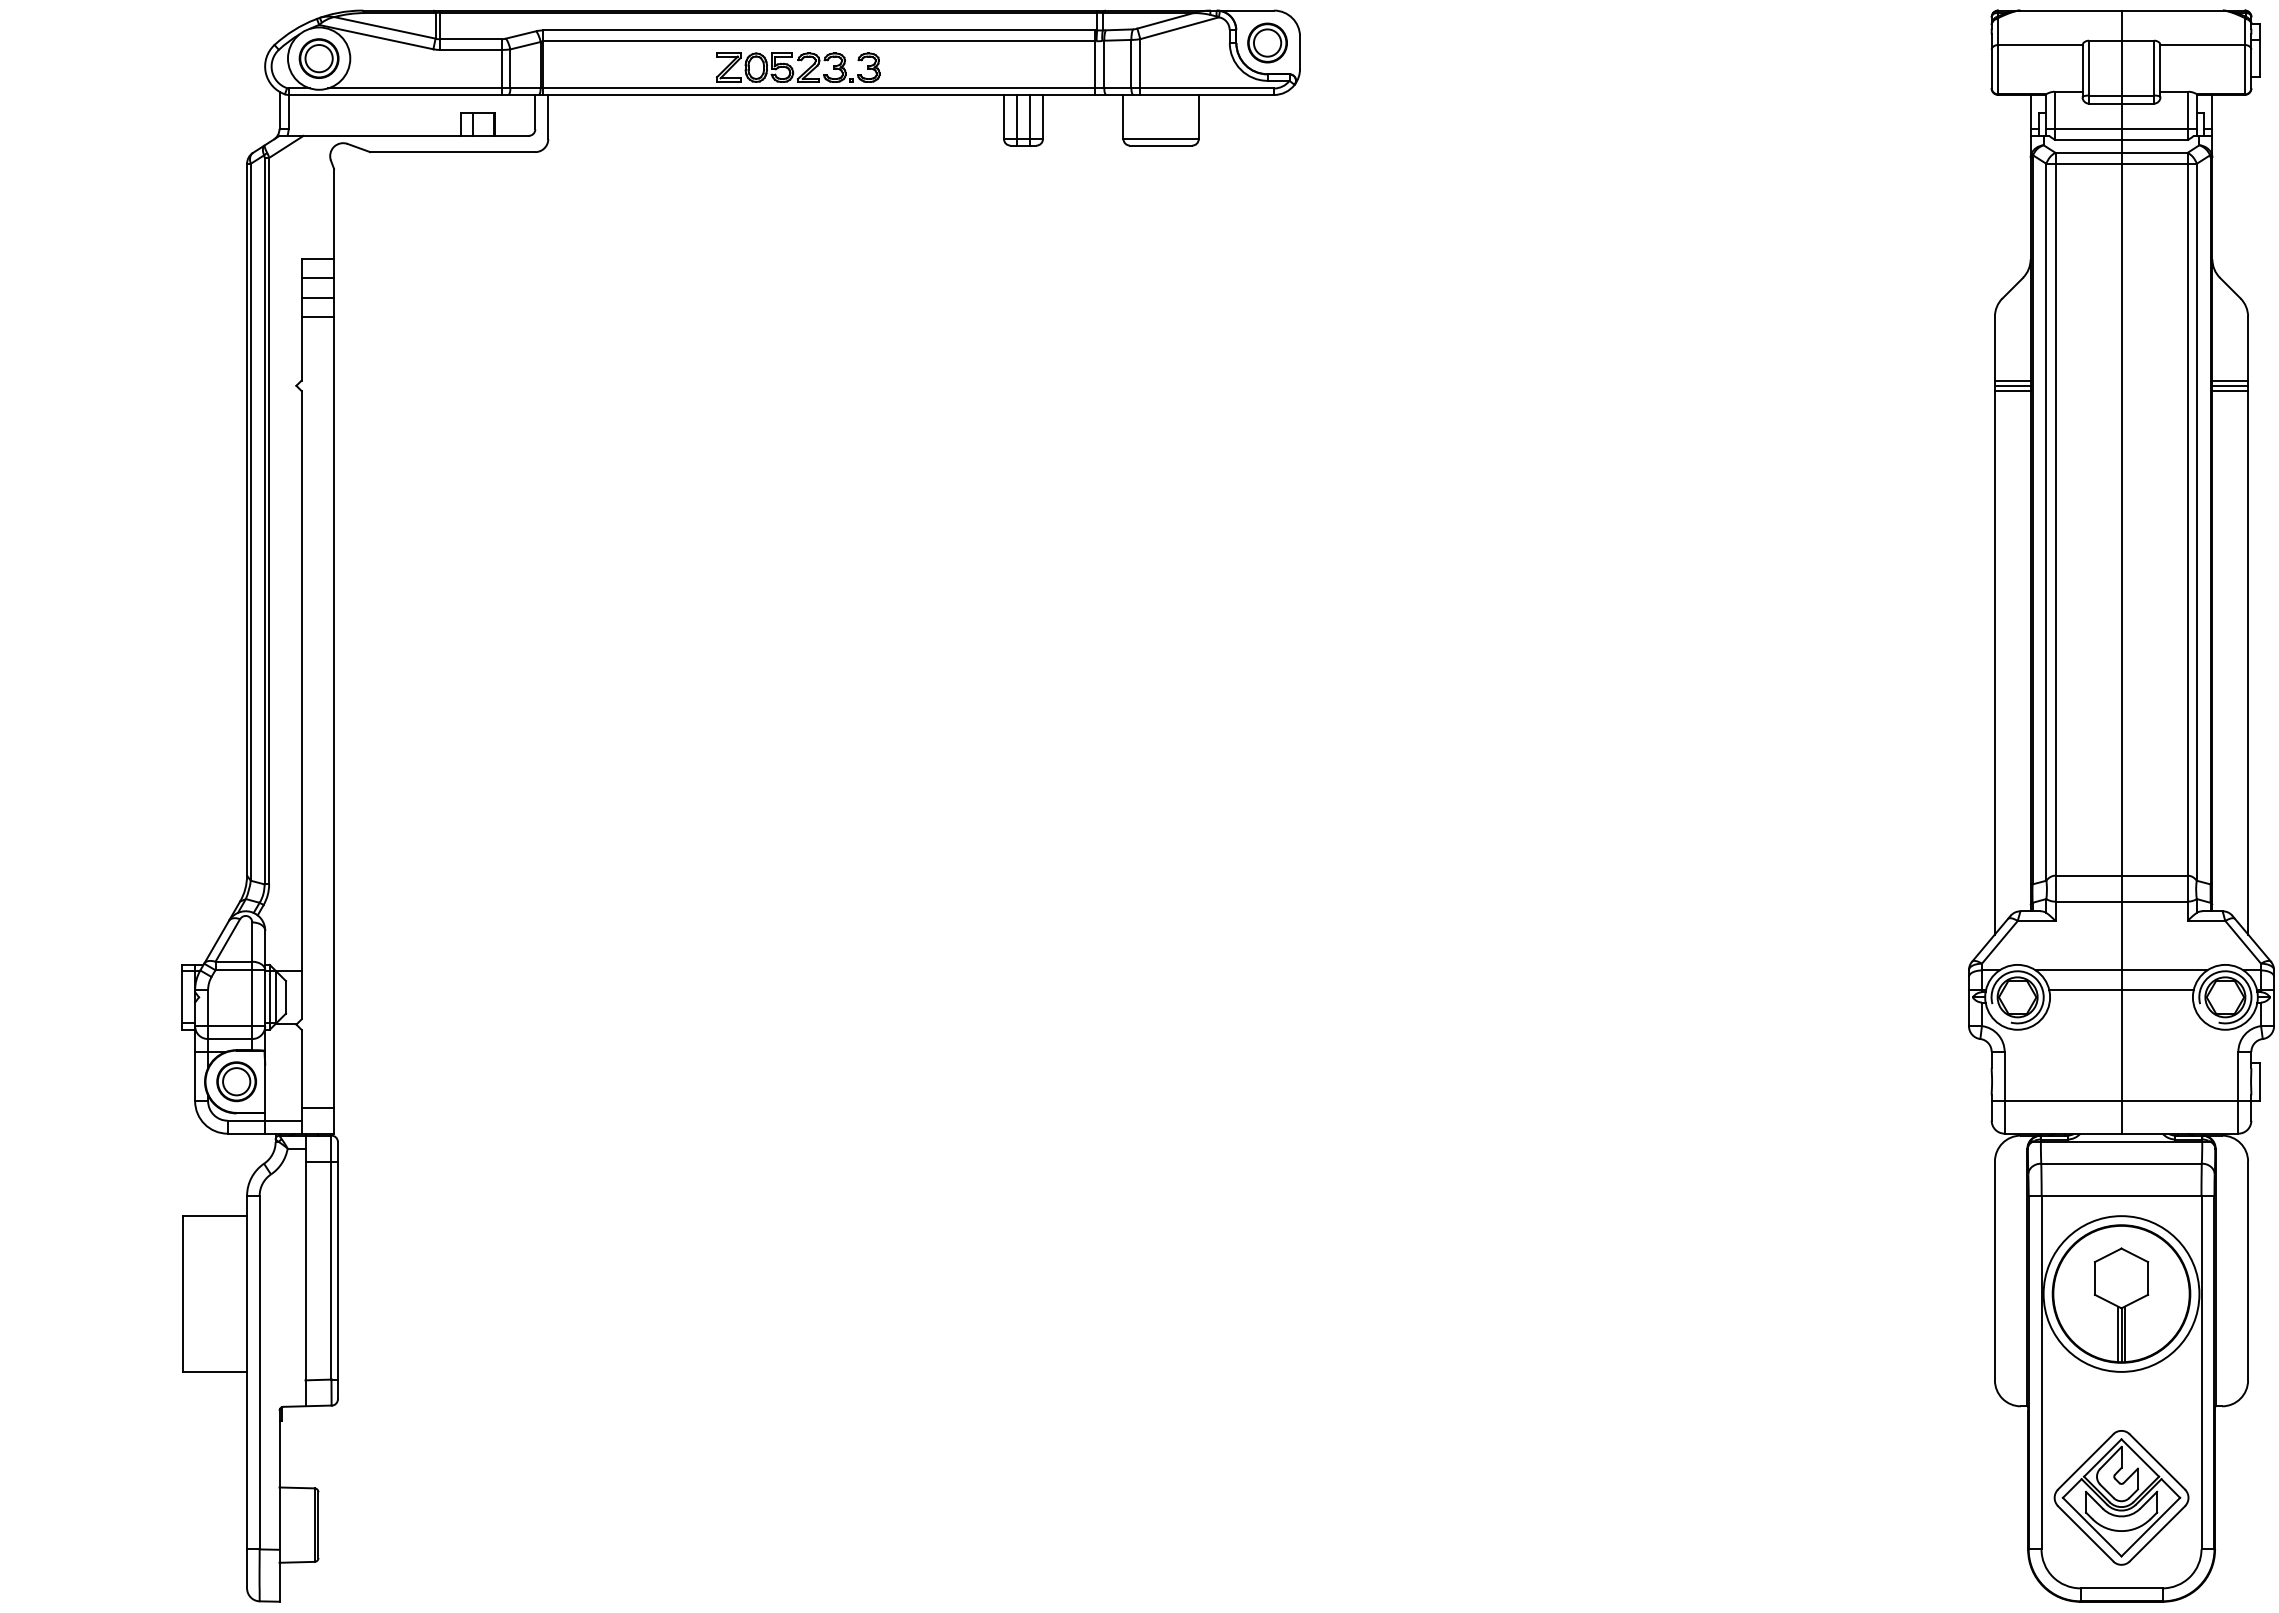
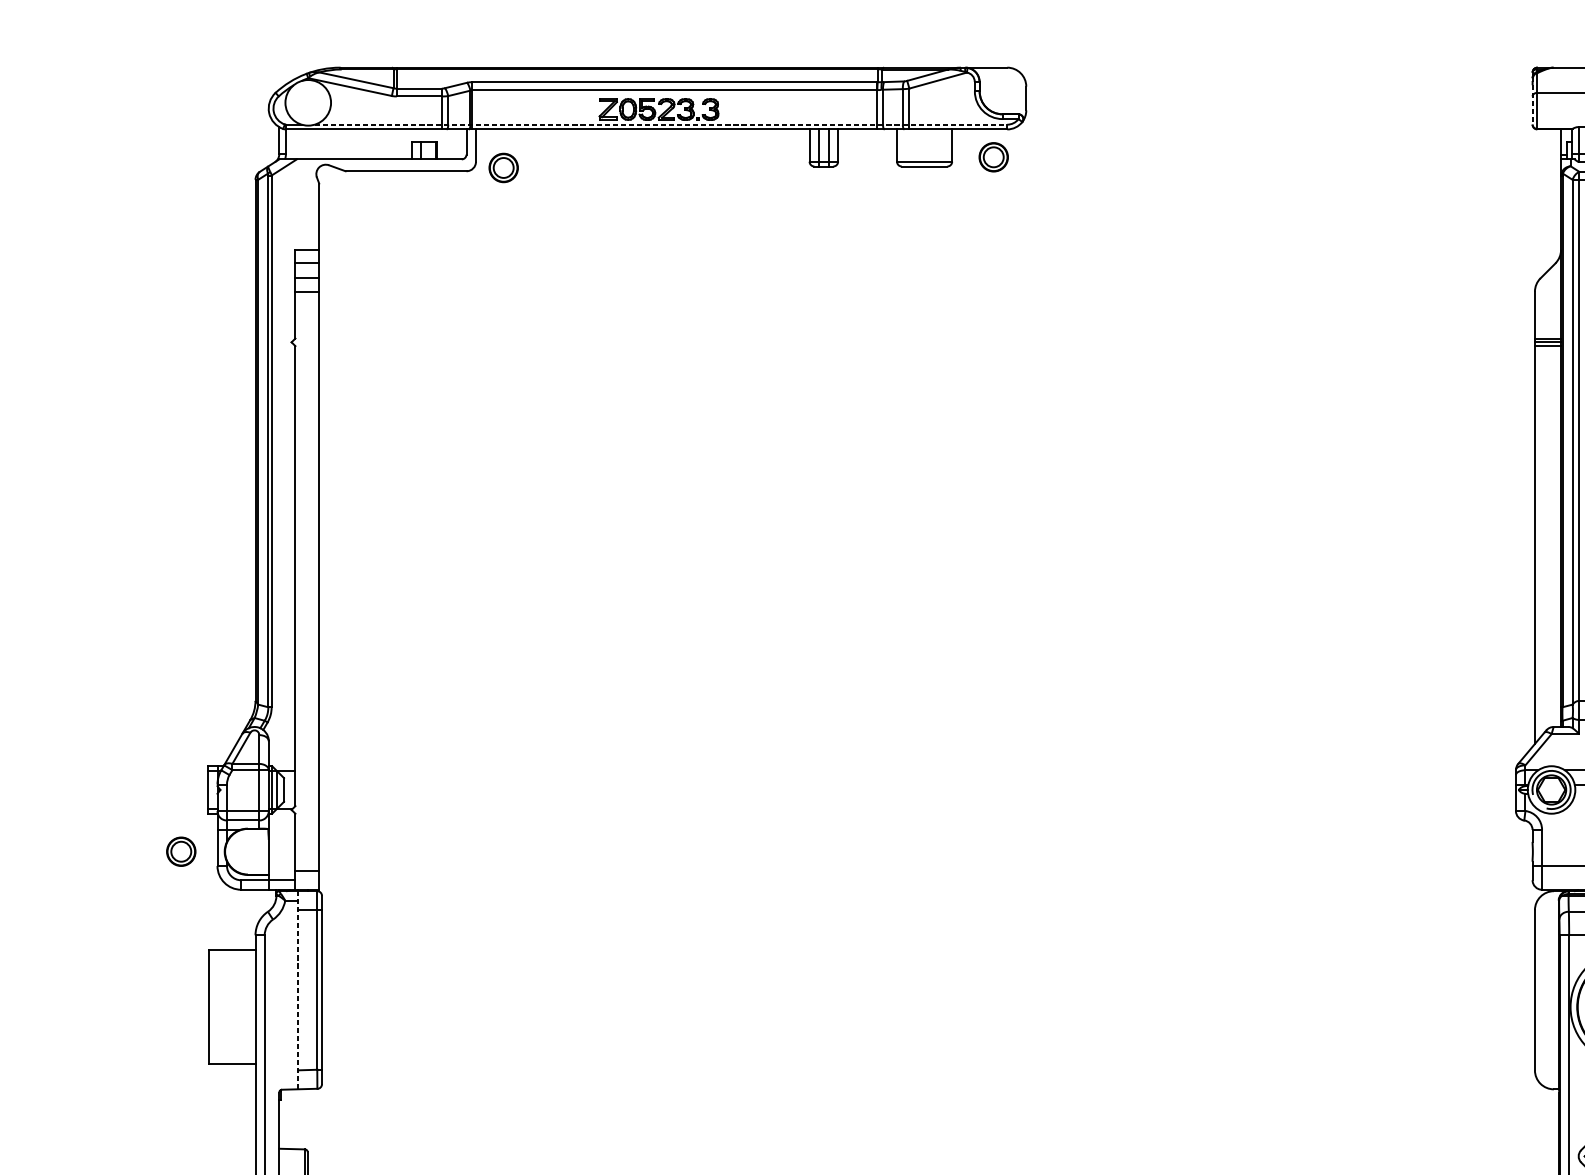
part: (1267, 42) -> (993, 156), moved
part: (318, 58) -> (503, 167), moved
line: (1991, 61) -> (1532, 104), solid -> dashed
line: (801, 88) -> (661, 124), solid -> dashed
part: (236, 1081) -> (181, 851), moved
line: (305, 1270) -> (298, 989), solid -> dashed

